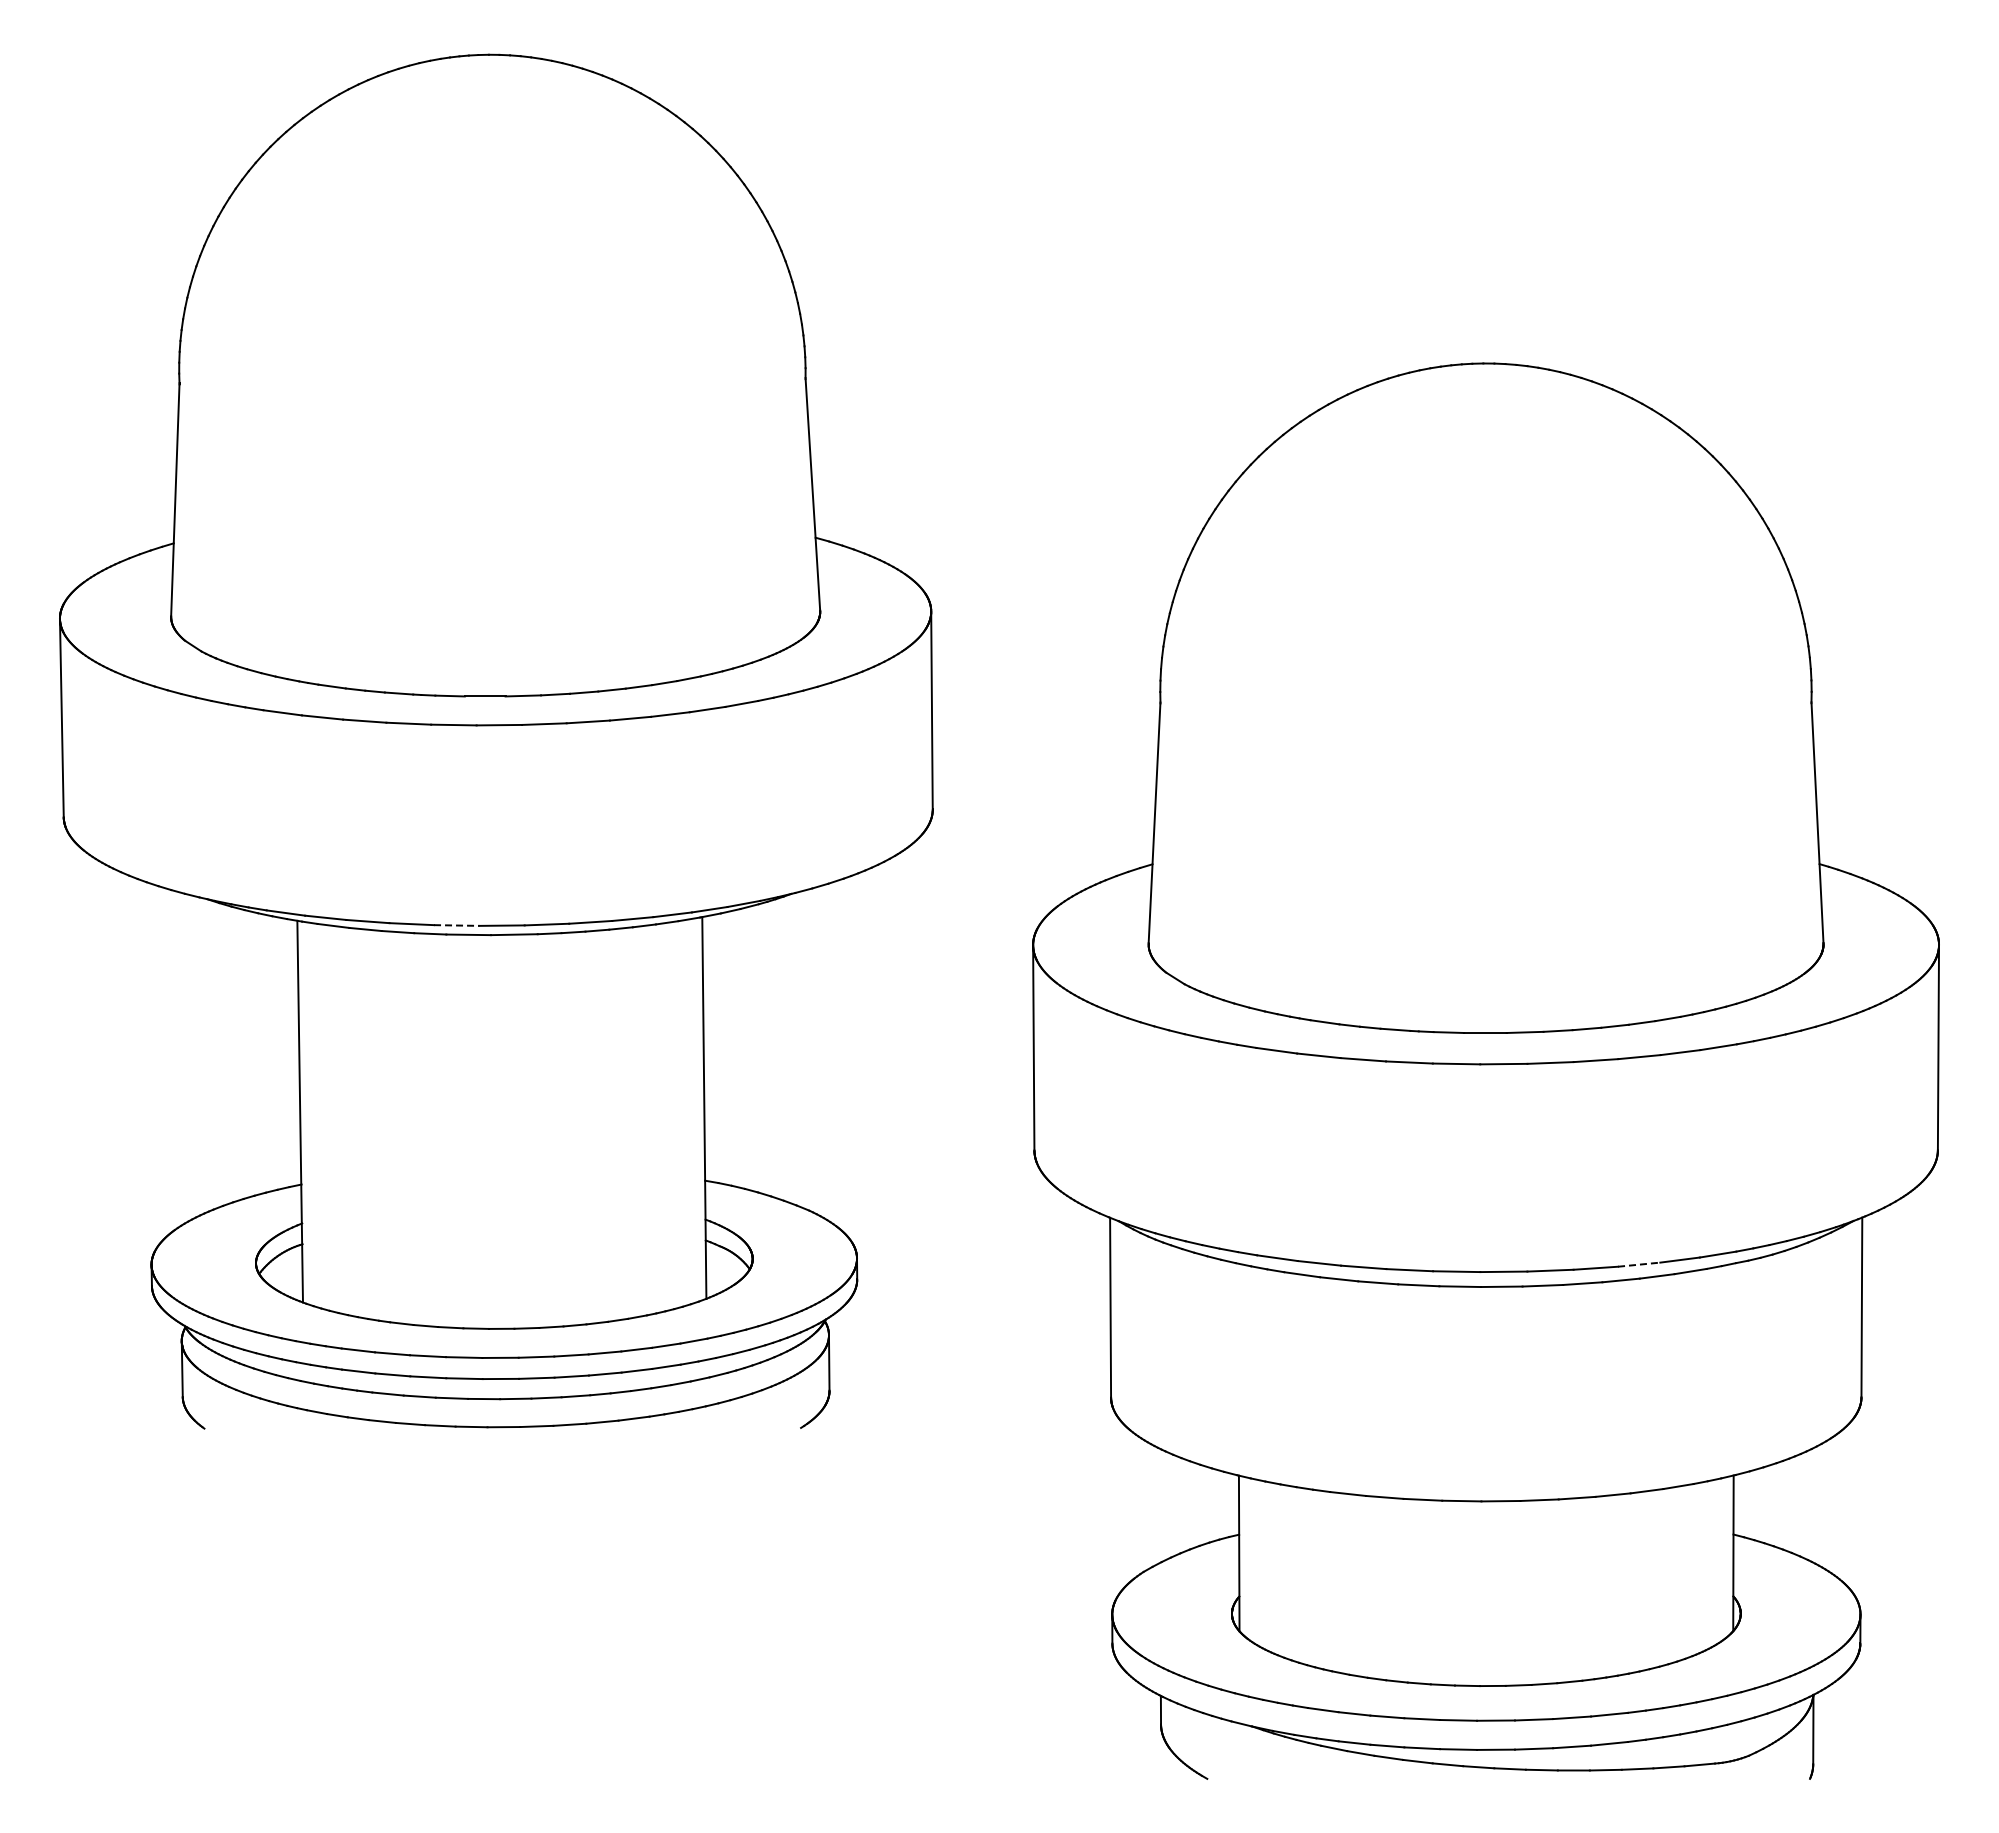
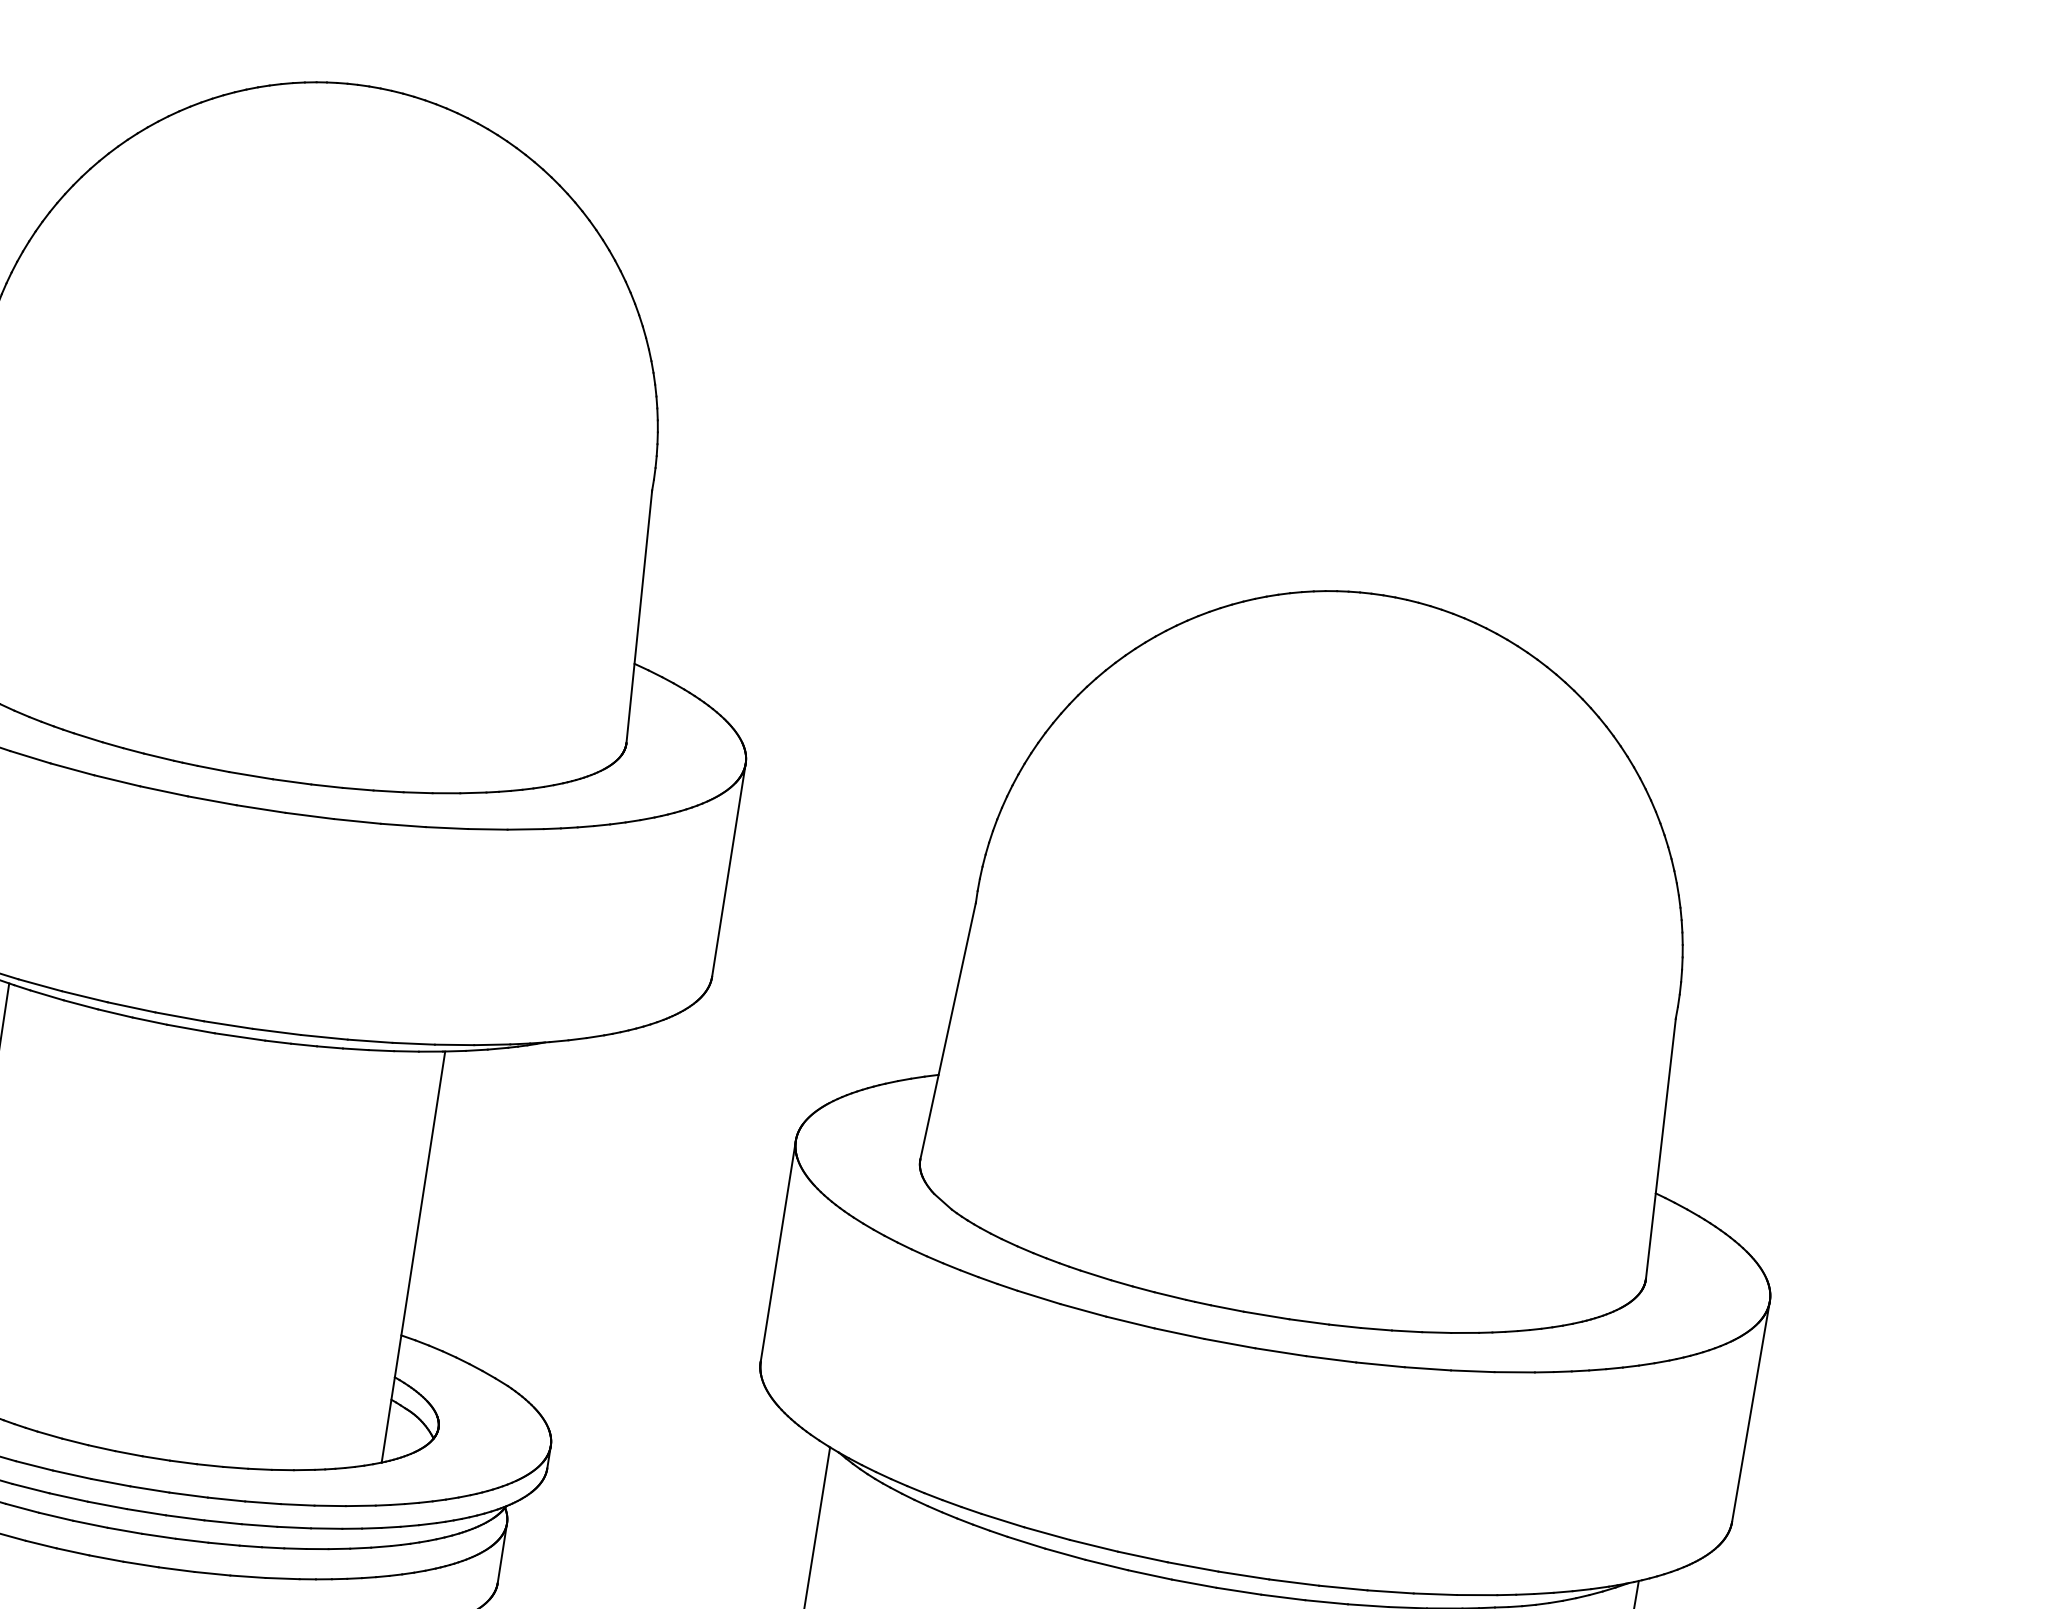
line: (456, 925) -> (179, 1016), dashed -> solid
line: (1639, 1264) -> (1390, 1591), dashed -> solid

